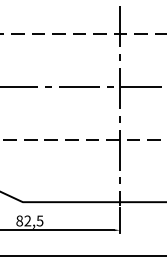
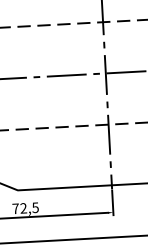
text: (19, 220) -> (15, 208), 82,5 -> 72,5

